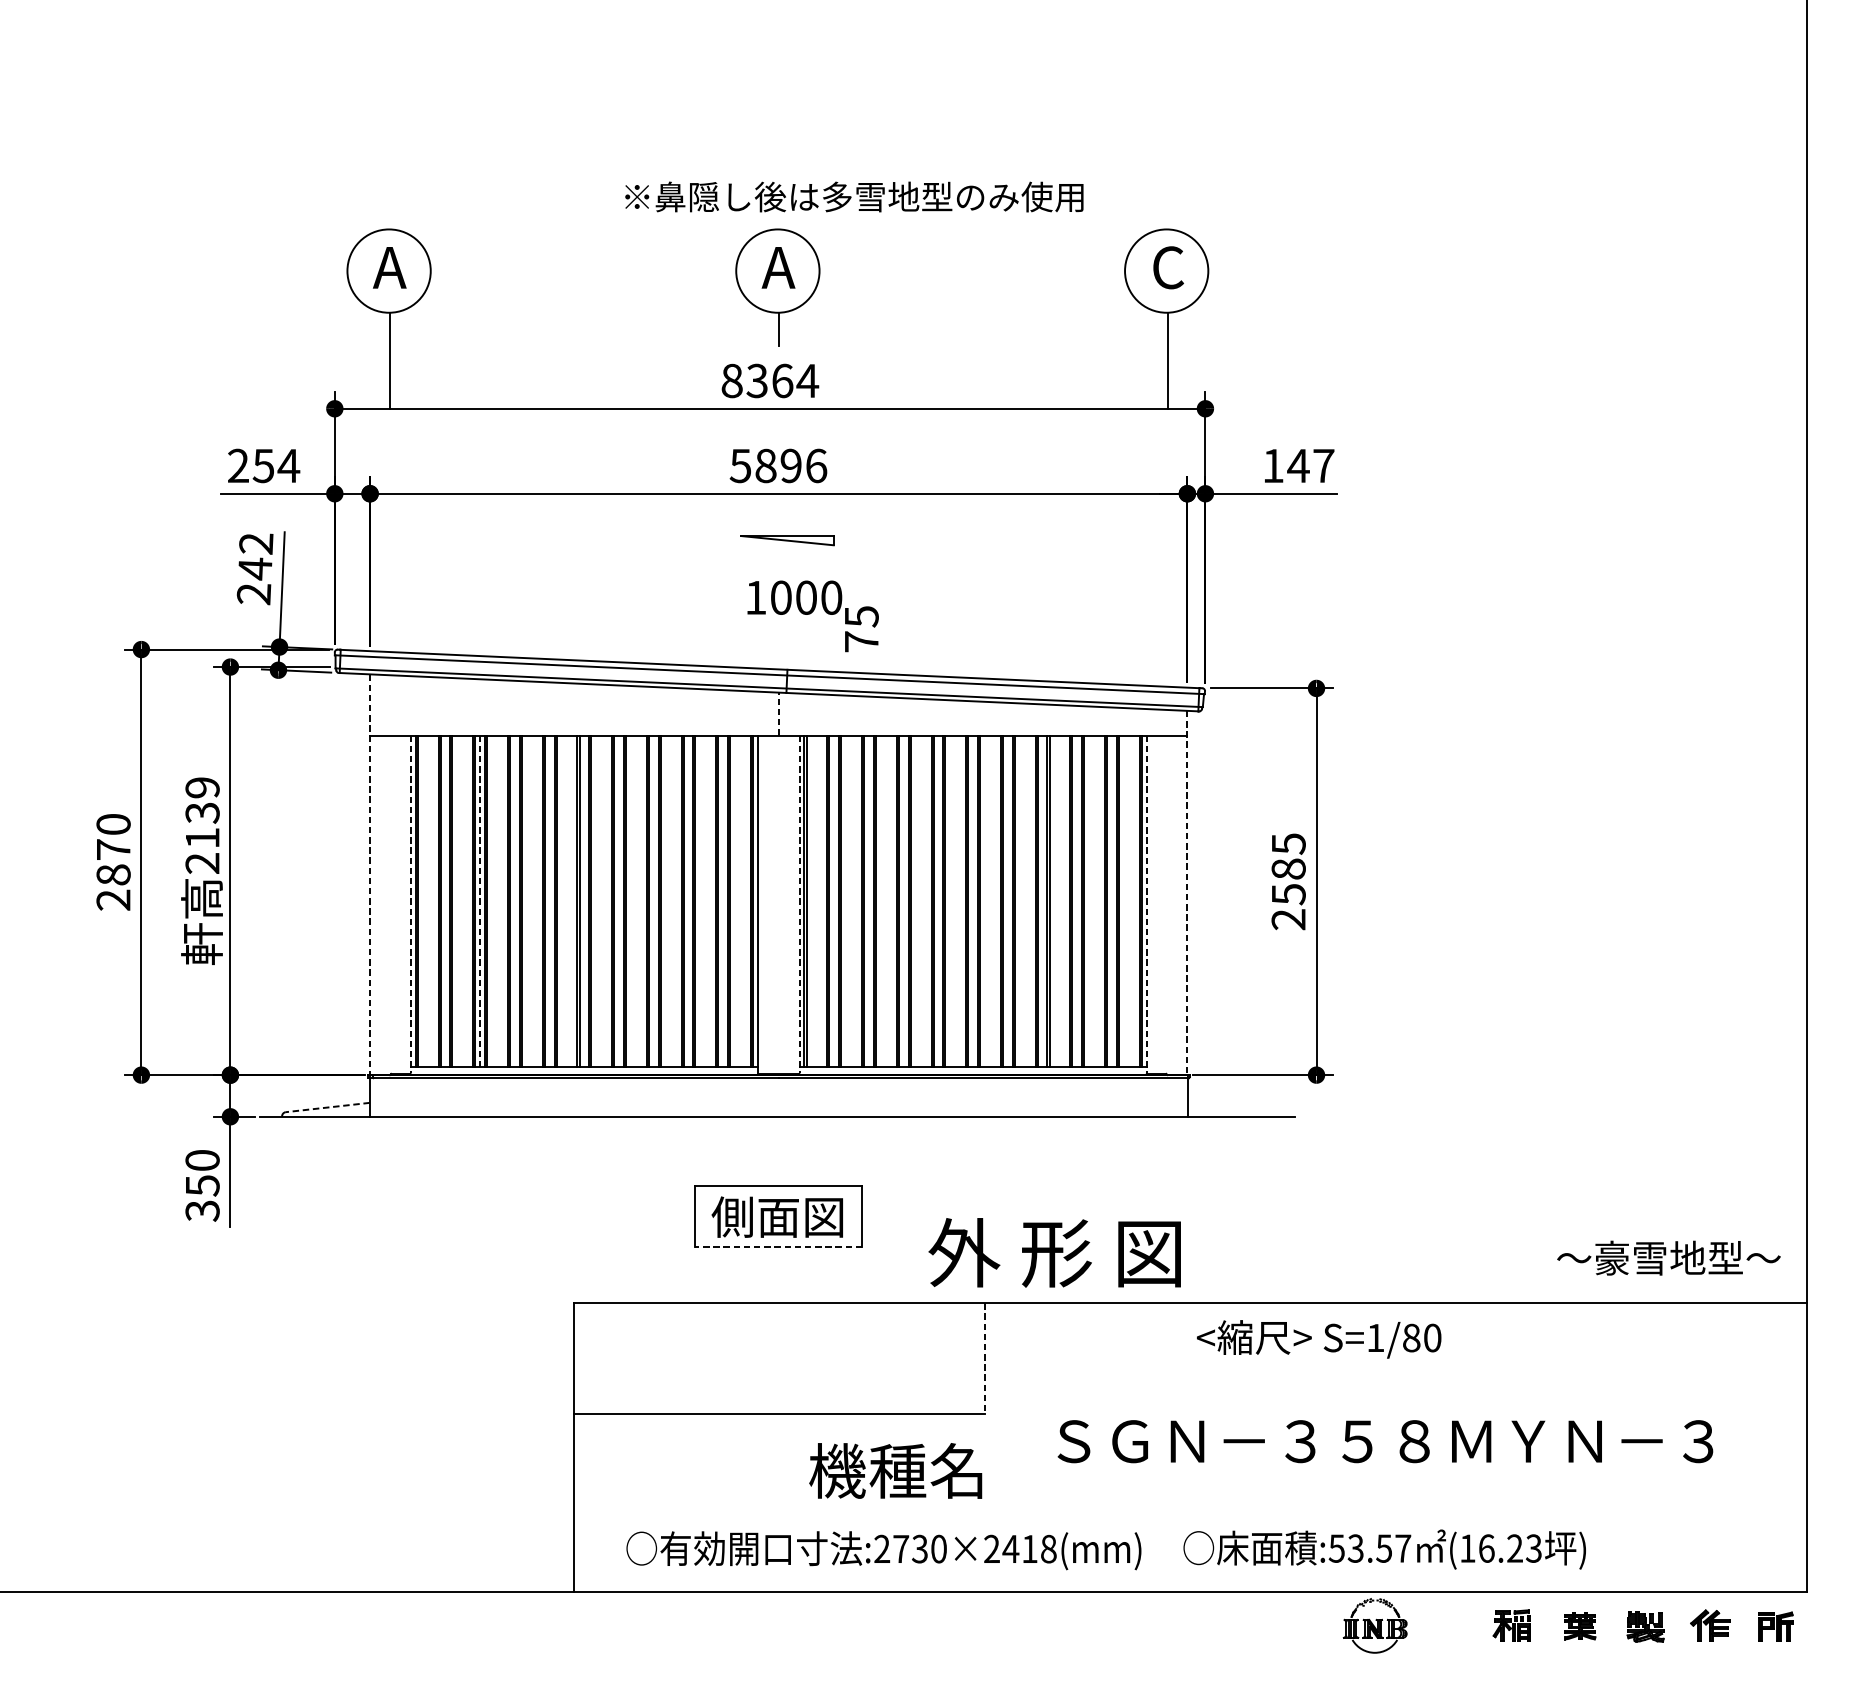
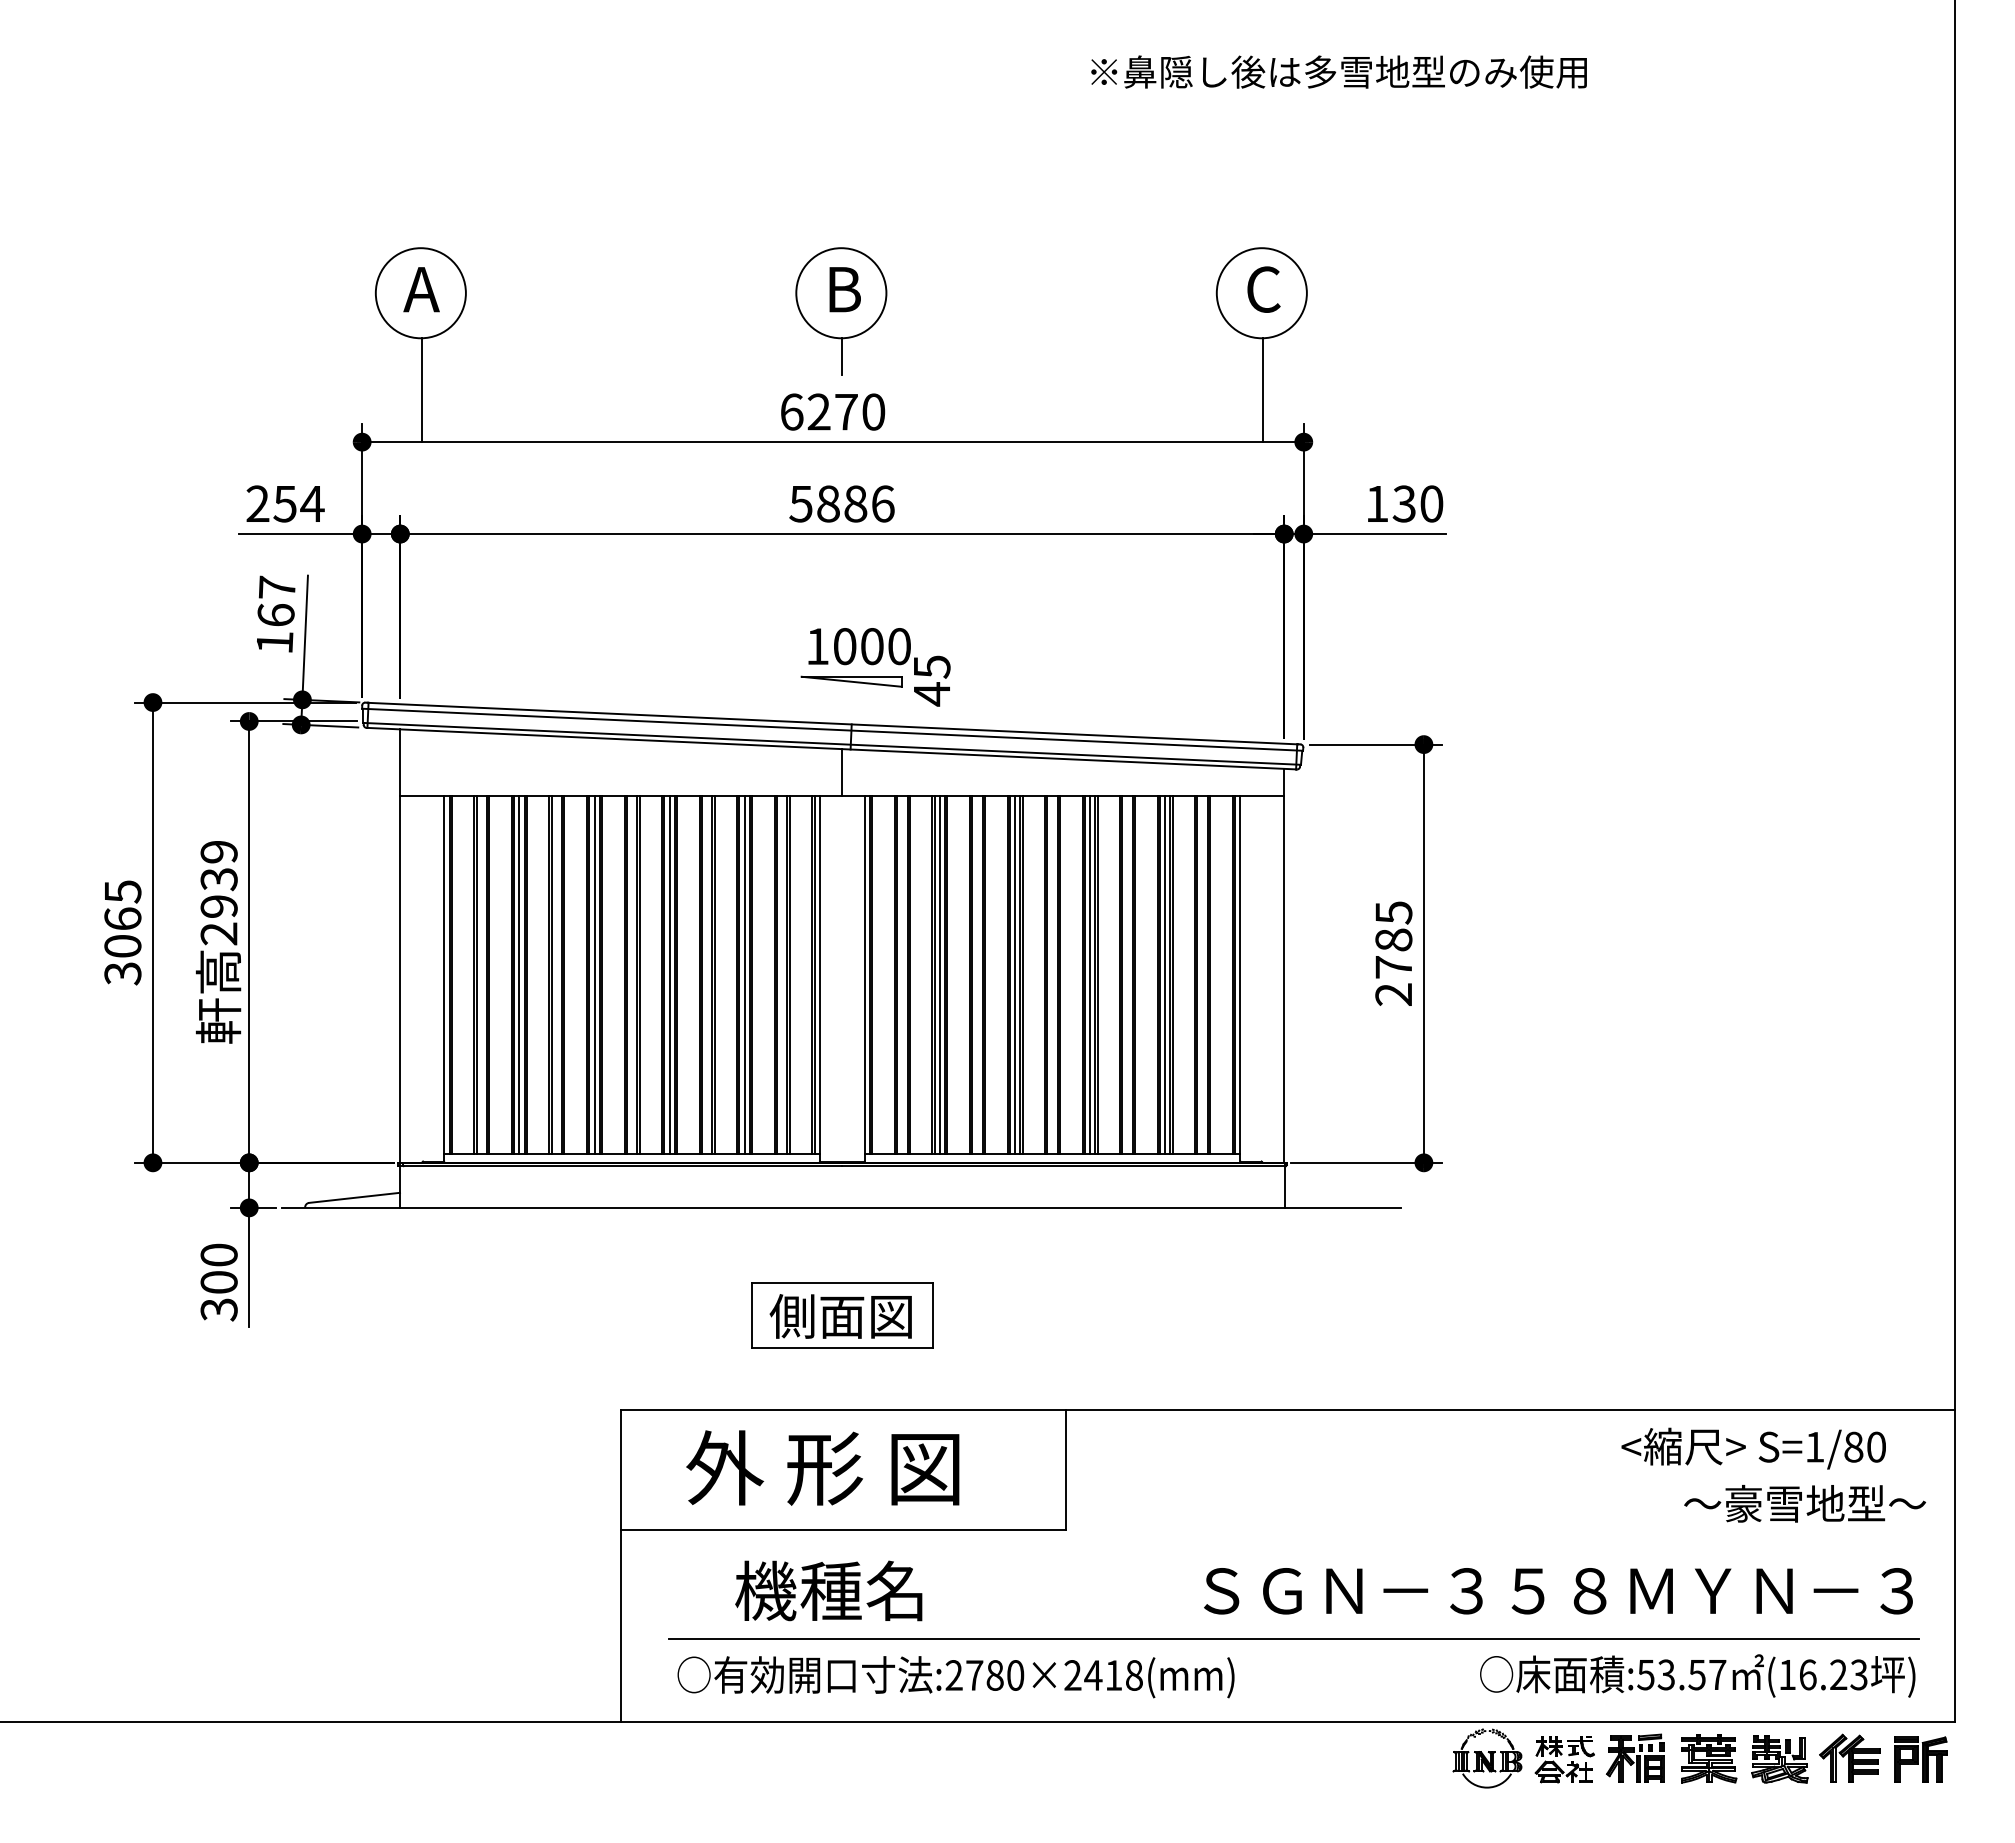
text: (853, 196) -> (1338, 71), moved
text: (778, 267) -> (841, 289), A -> B
text: (769, 380) -> (832, 411), 8364 -> 6270
text: (790, 465) -> (855, 503), 5896 -> 5886
text: (1310, 465) -> (1417, 503), 147 -> 130
part: (787, 540) -> (851, 681), moved
text: (254, 568) -> (275, 614), 242 -> 167
text: (861, 642) -> (931, 694), 75 -> 45
line: (778, 713) -> (842, 771), dashed -> solid
text: (201, 838) -> (218, 906), 2139 -> 2939
text: (113, 862) -> (122, 932), 2870 -> 3065
line: (370, 875) -> (400, 946), dashed -> solid
line: (1187, 892) -> (1284, 965), dashed -> solid
text: (1288, 894) -> (1393, 967), 2585 -> 2785
line: (480, 901) -> (519, 975), dashed -> solid
line: (549, 901) -> (594, 974), added
line: (618, 901) -> (669, 974), added
line: (688, 901) -> (744, 974), added
line: (868, 901) -> (939, 974), added
line: (938, 901) -> (1015, 974), added
line: (1008, 901) -> (1090, 974), added
line: (1077, 901) -> (1165, 974), added
line: (410, 904) -> (444, 978), dashed -> solid
line: (799, 904) -> (864, 978), dashed -> solid
line: (1146, 904) -> (1240, 978), dashed -> solid
line: (327, 1107) -> (354, 1197), dashed -> solid
text: (201, 1185) -> (218, 1282), 350 -> 300
line: (778, 1246) -> (841, 1348), dashed -> solid
text: (1054, 1252) -> (822, 1467), moved
text: (1669, 1257) -> (1805, 1503), moved
text: (1318, 1339) -> (1753, 1448), moved
line: (985, 1359) -> (1065, 1470), dashed -> solid
text: (1385, 1441) -> (1558, 1591), moved
text: (895, 1470) -> (828, 1590), moved
line: (1195, 1515) -> (1293, 1639), added
text: (919, 1549) -> (994, 1675), :2730×2418(mm) -> :2780×2418(mm)
text: (1384, 1549) -> (1697, 1675), moved
part: (1512, 1624) -> (1635, 1757), size x1.43
part: (1710, 1624) -> (1849, 1757), size x1.43
part: (1580, 1625) -> (1709, 1758), size x1.67
part: (1446, 1626) -> (1564, 1759), added
part: (1645, 1626) -> (1779, 1759), size x1.43
part: (1775, 1626) -> (1920, 1759), size x1.43

